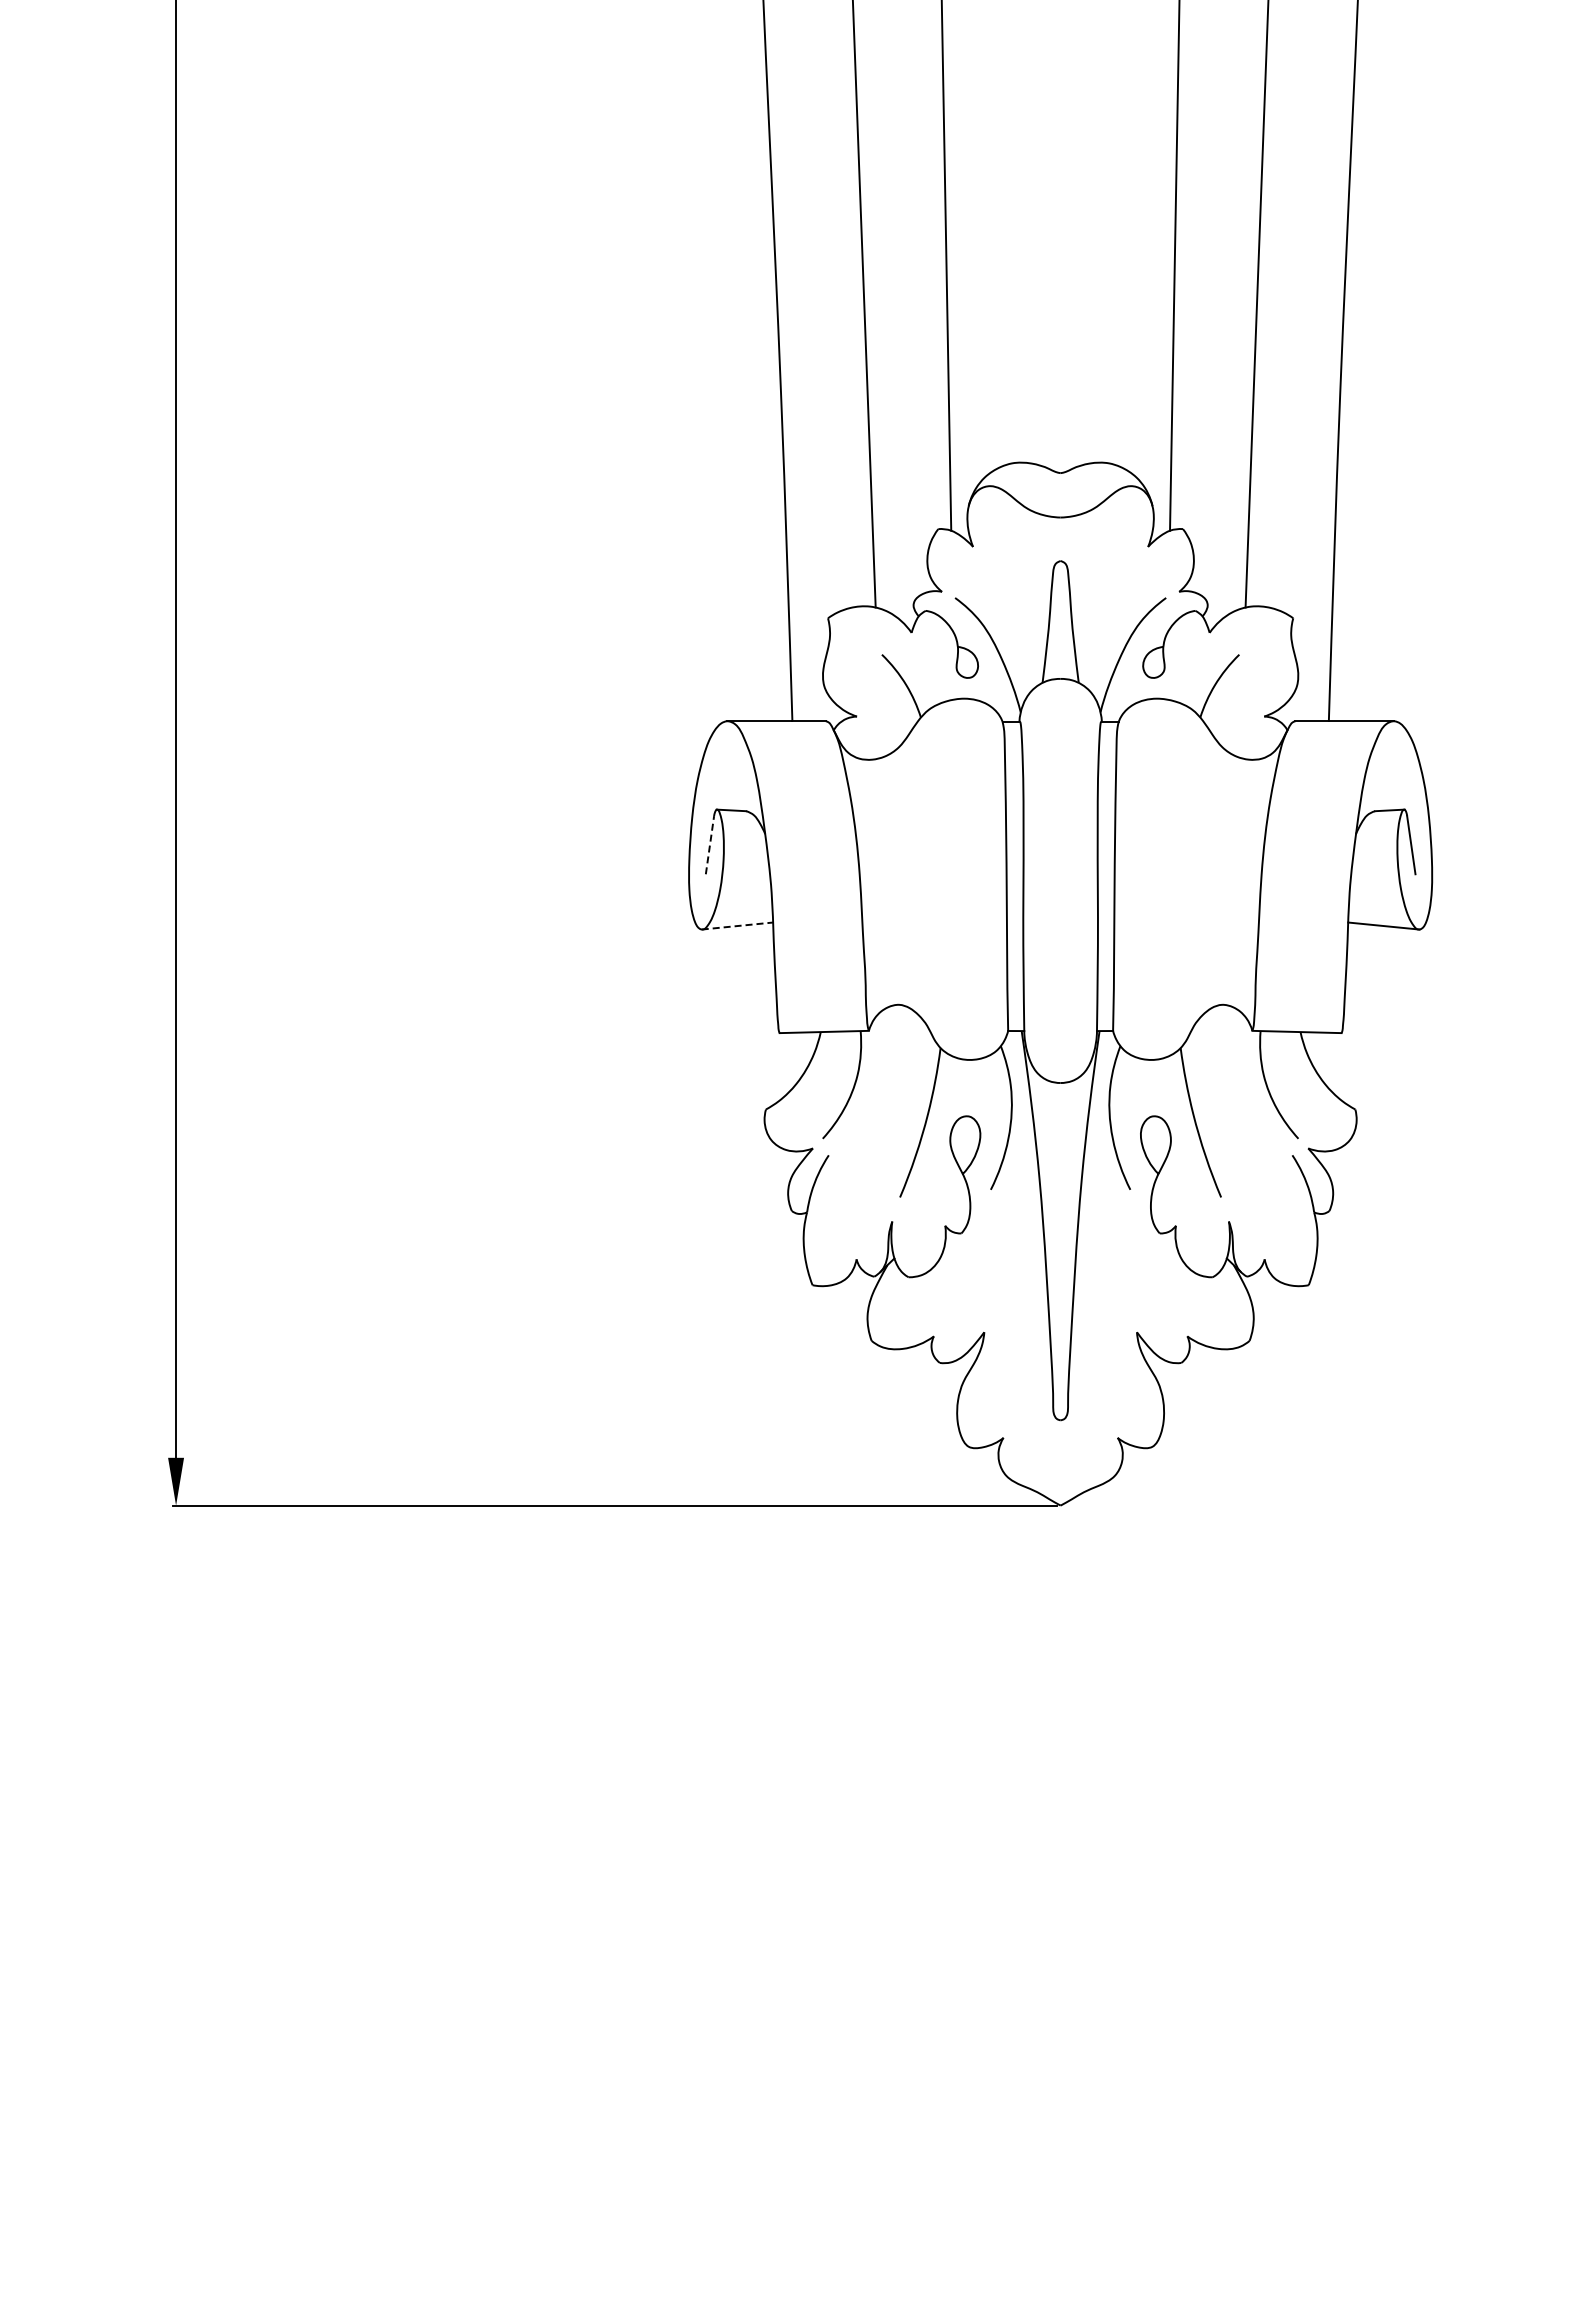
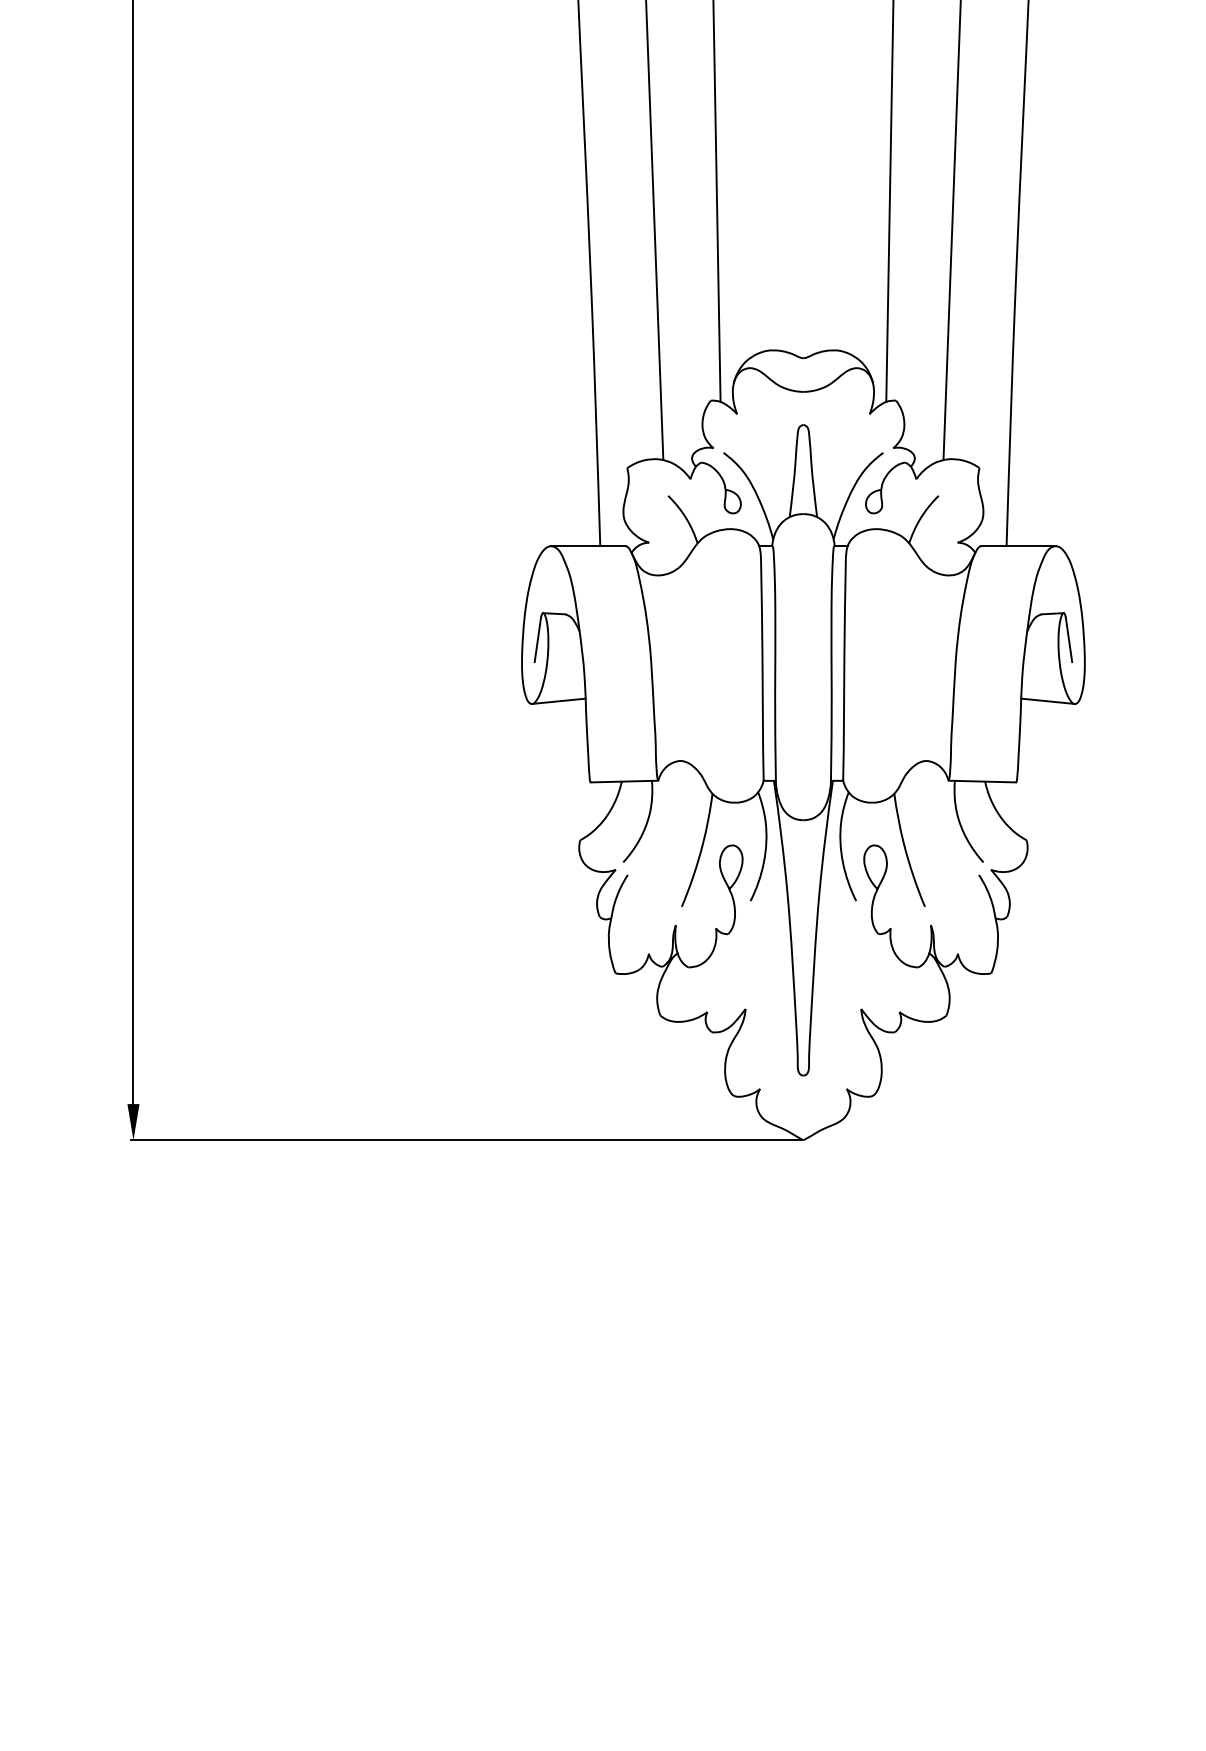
line: (710, 844) -> (538, 639), dashed -> solid
line: (737, 926) -> (558, 701), dashed -> solid

